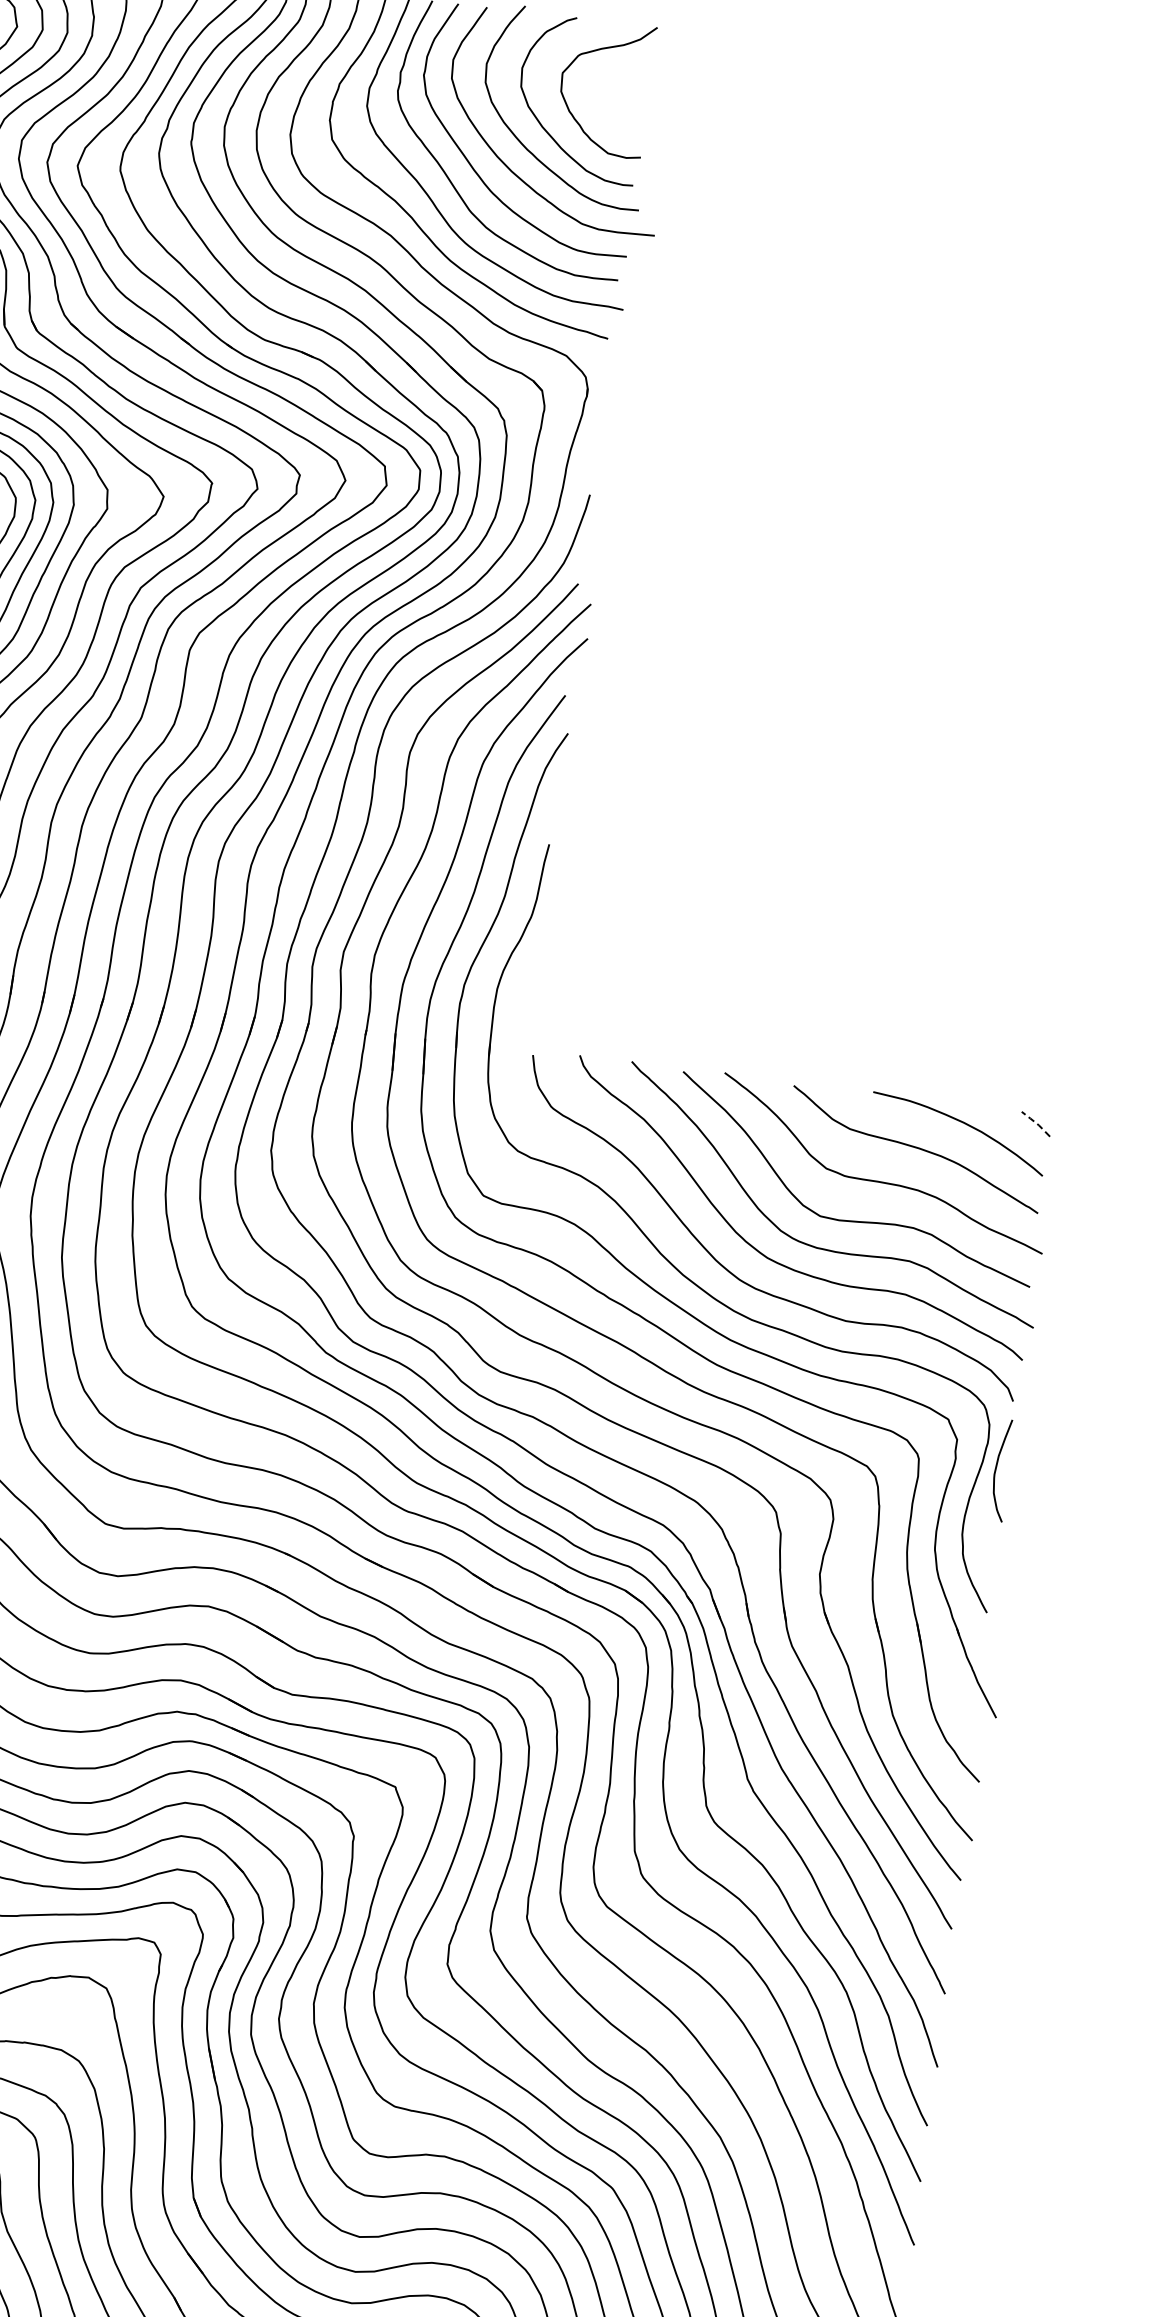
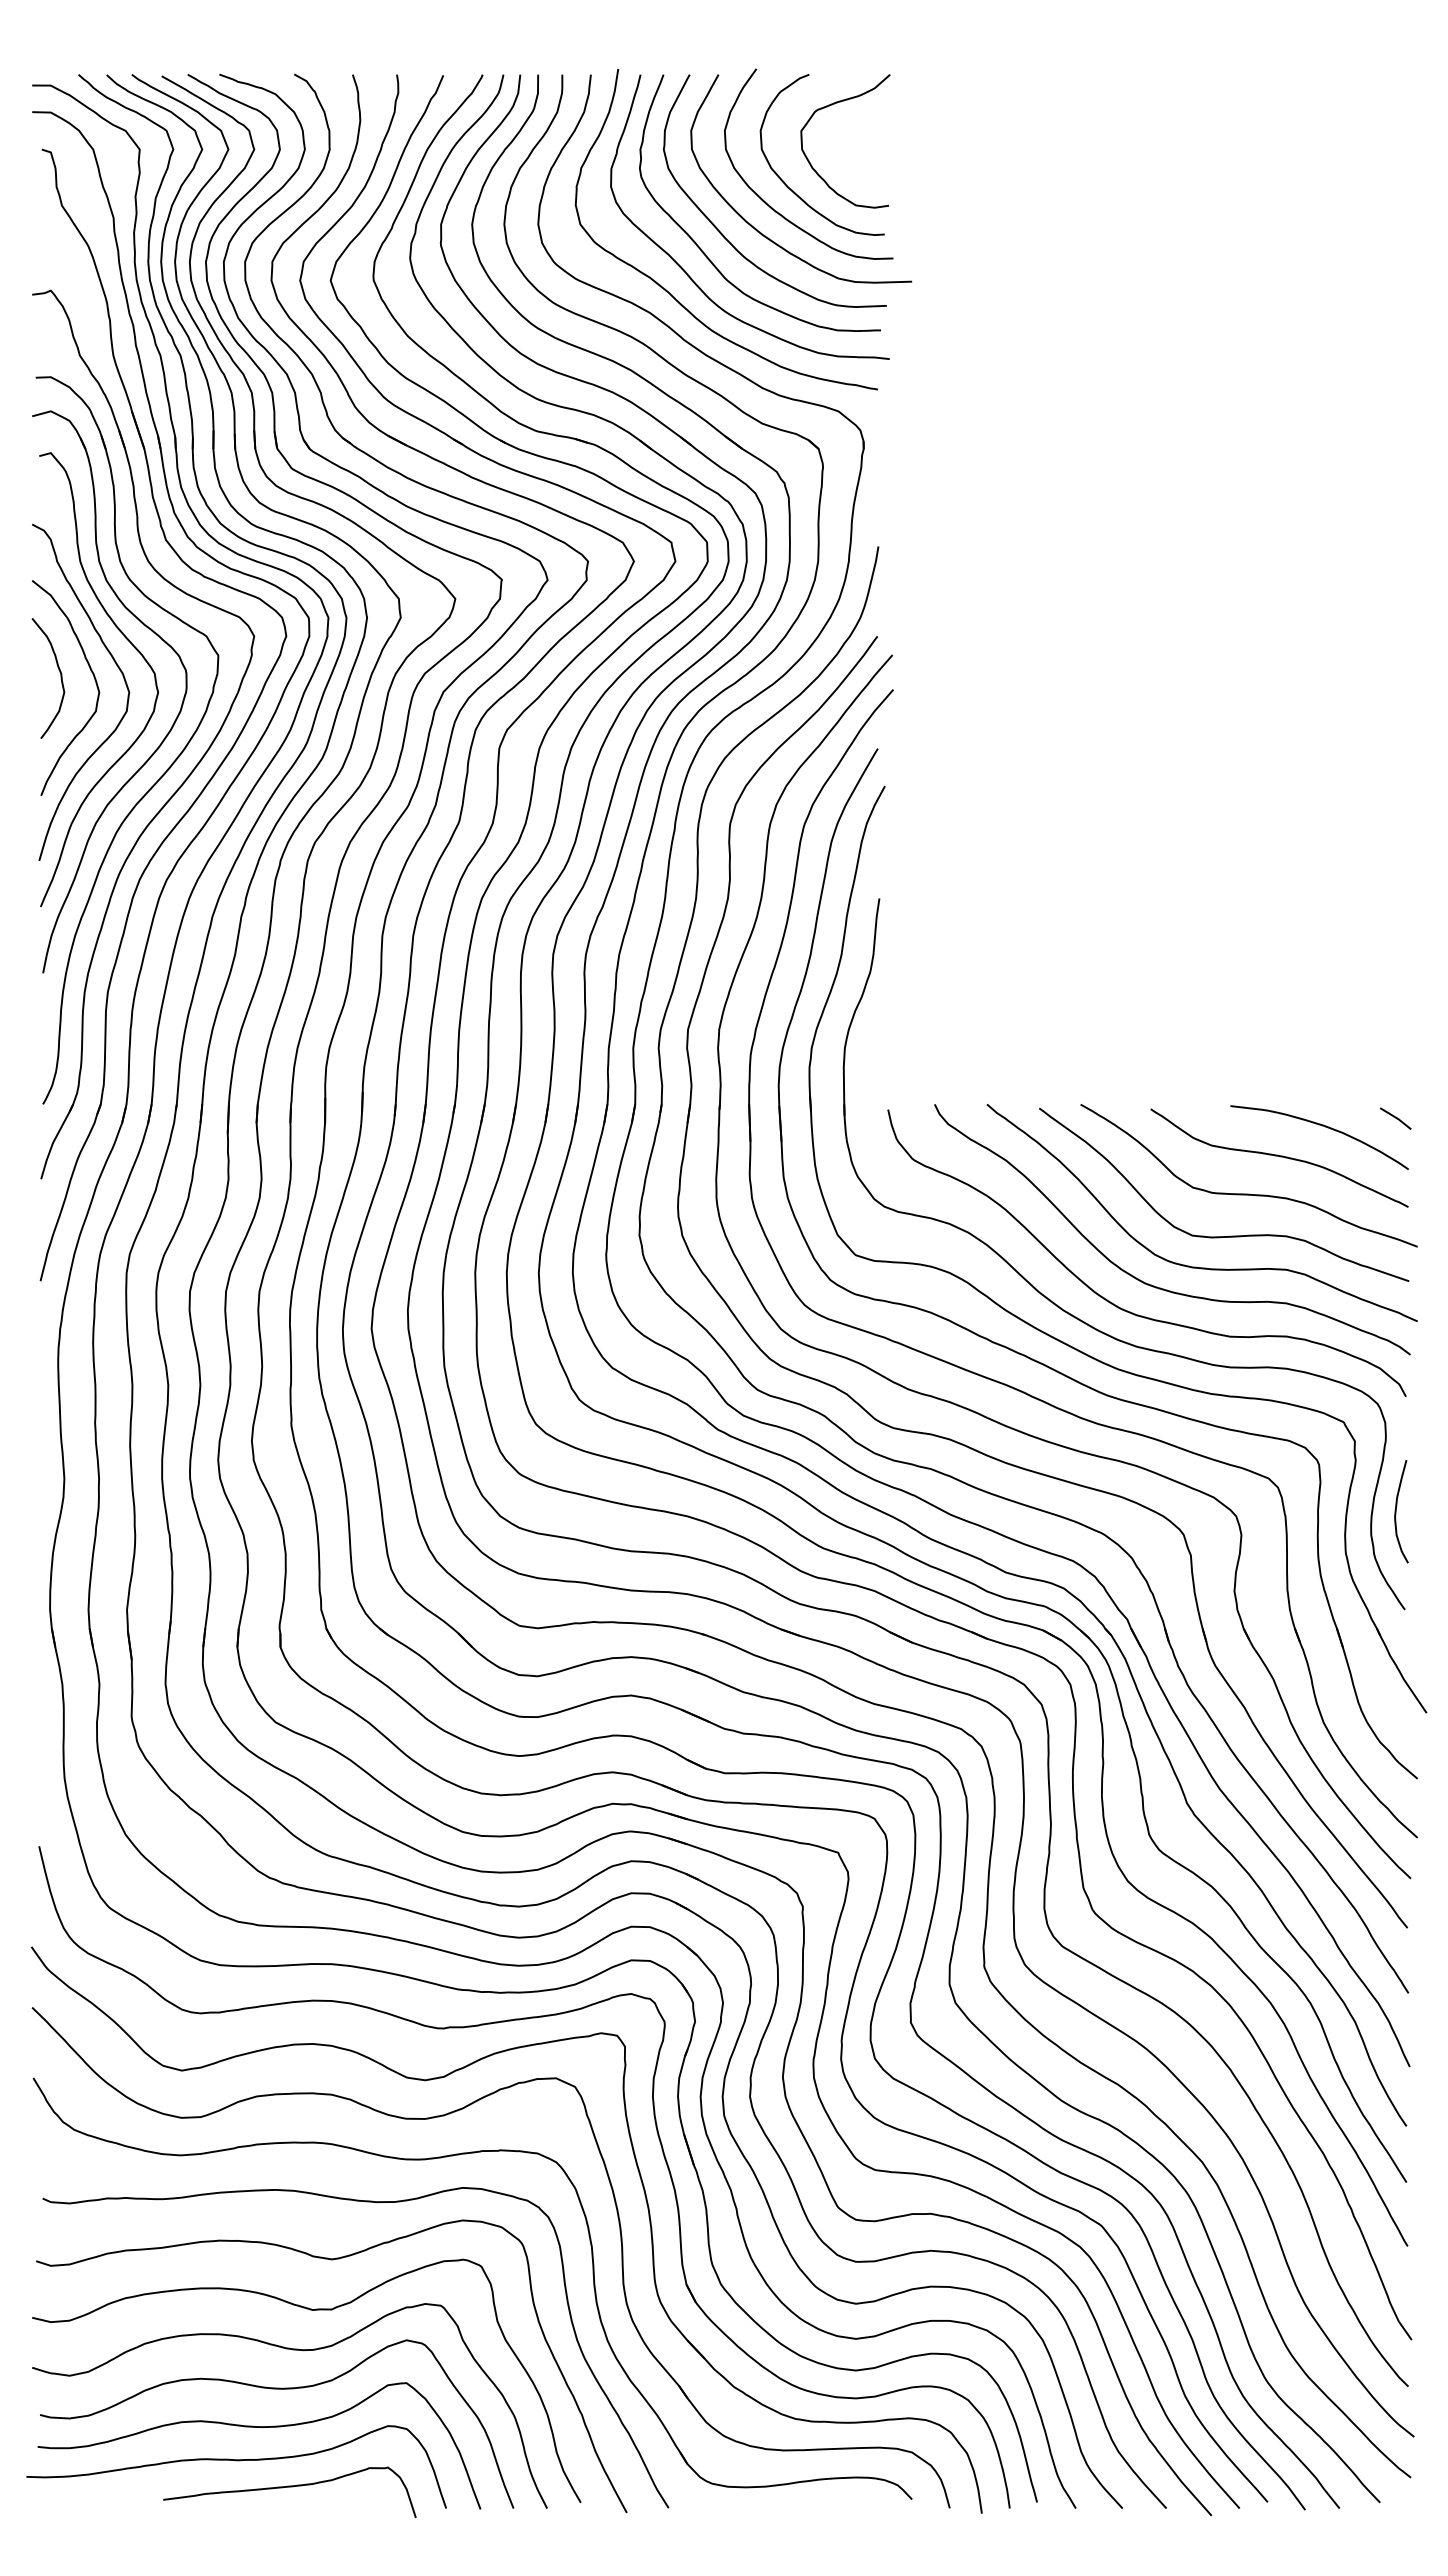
line: (1035, 1122) -> (1395, 1117), dashed -> solid
curve: (996, 1469) -> (1396, 1511), moved

